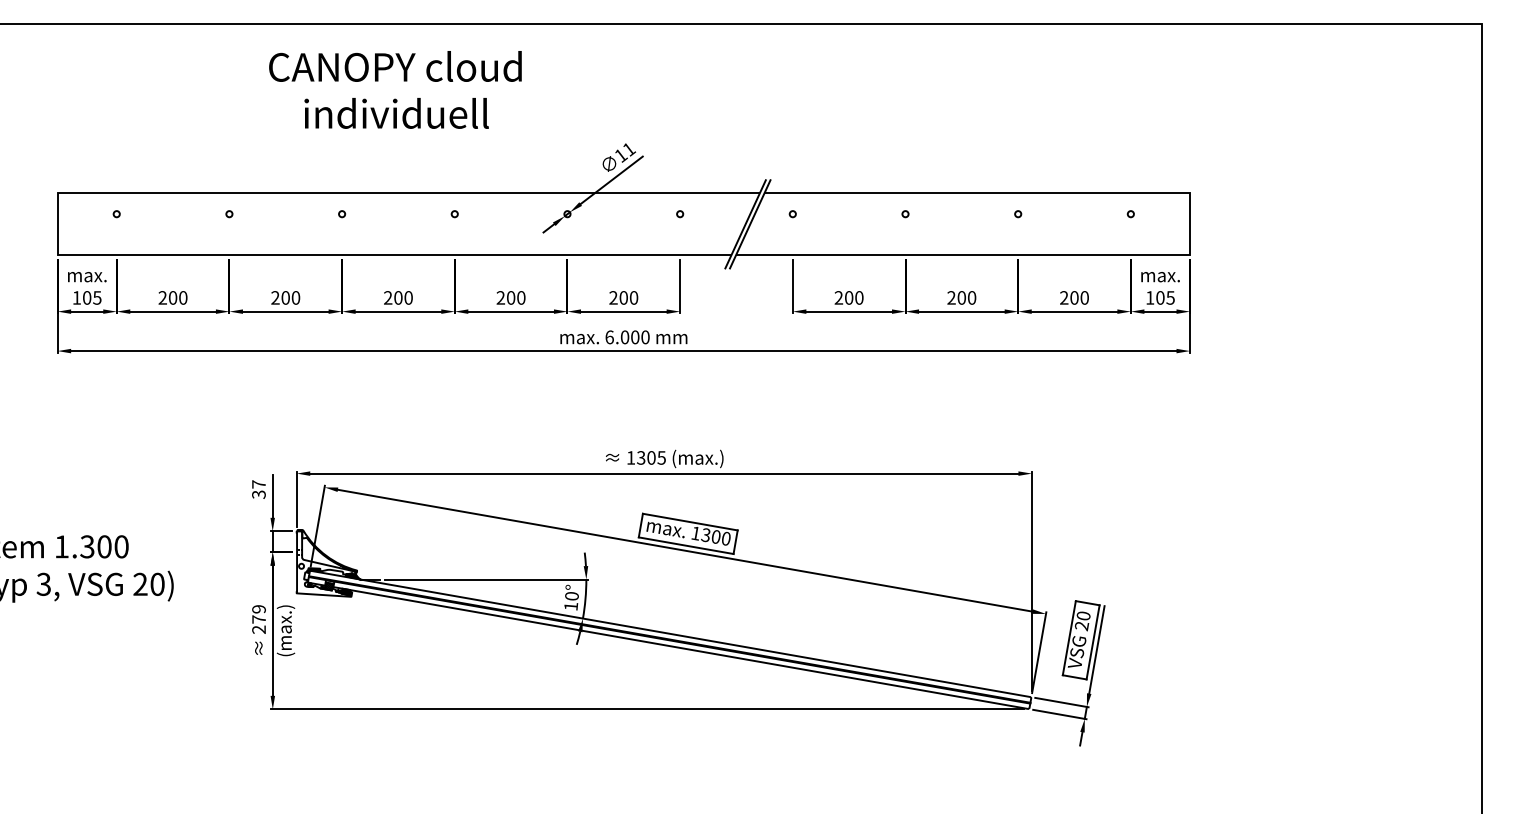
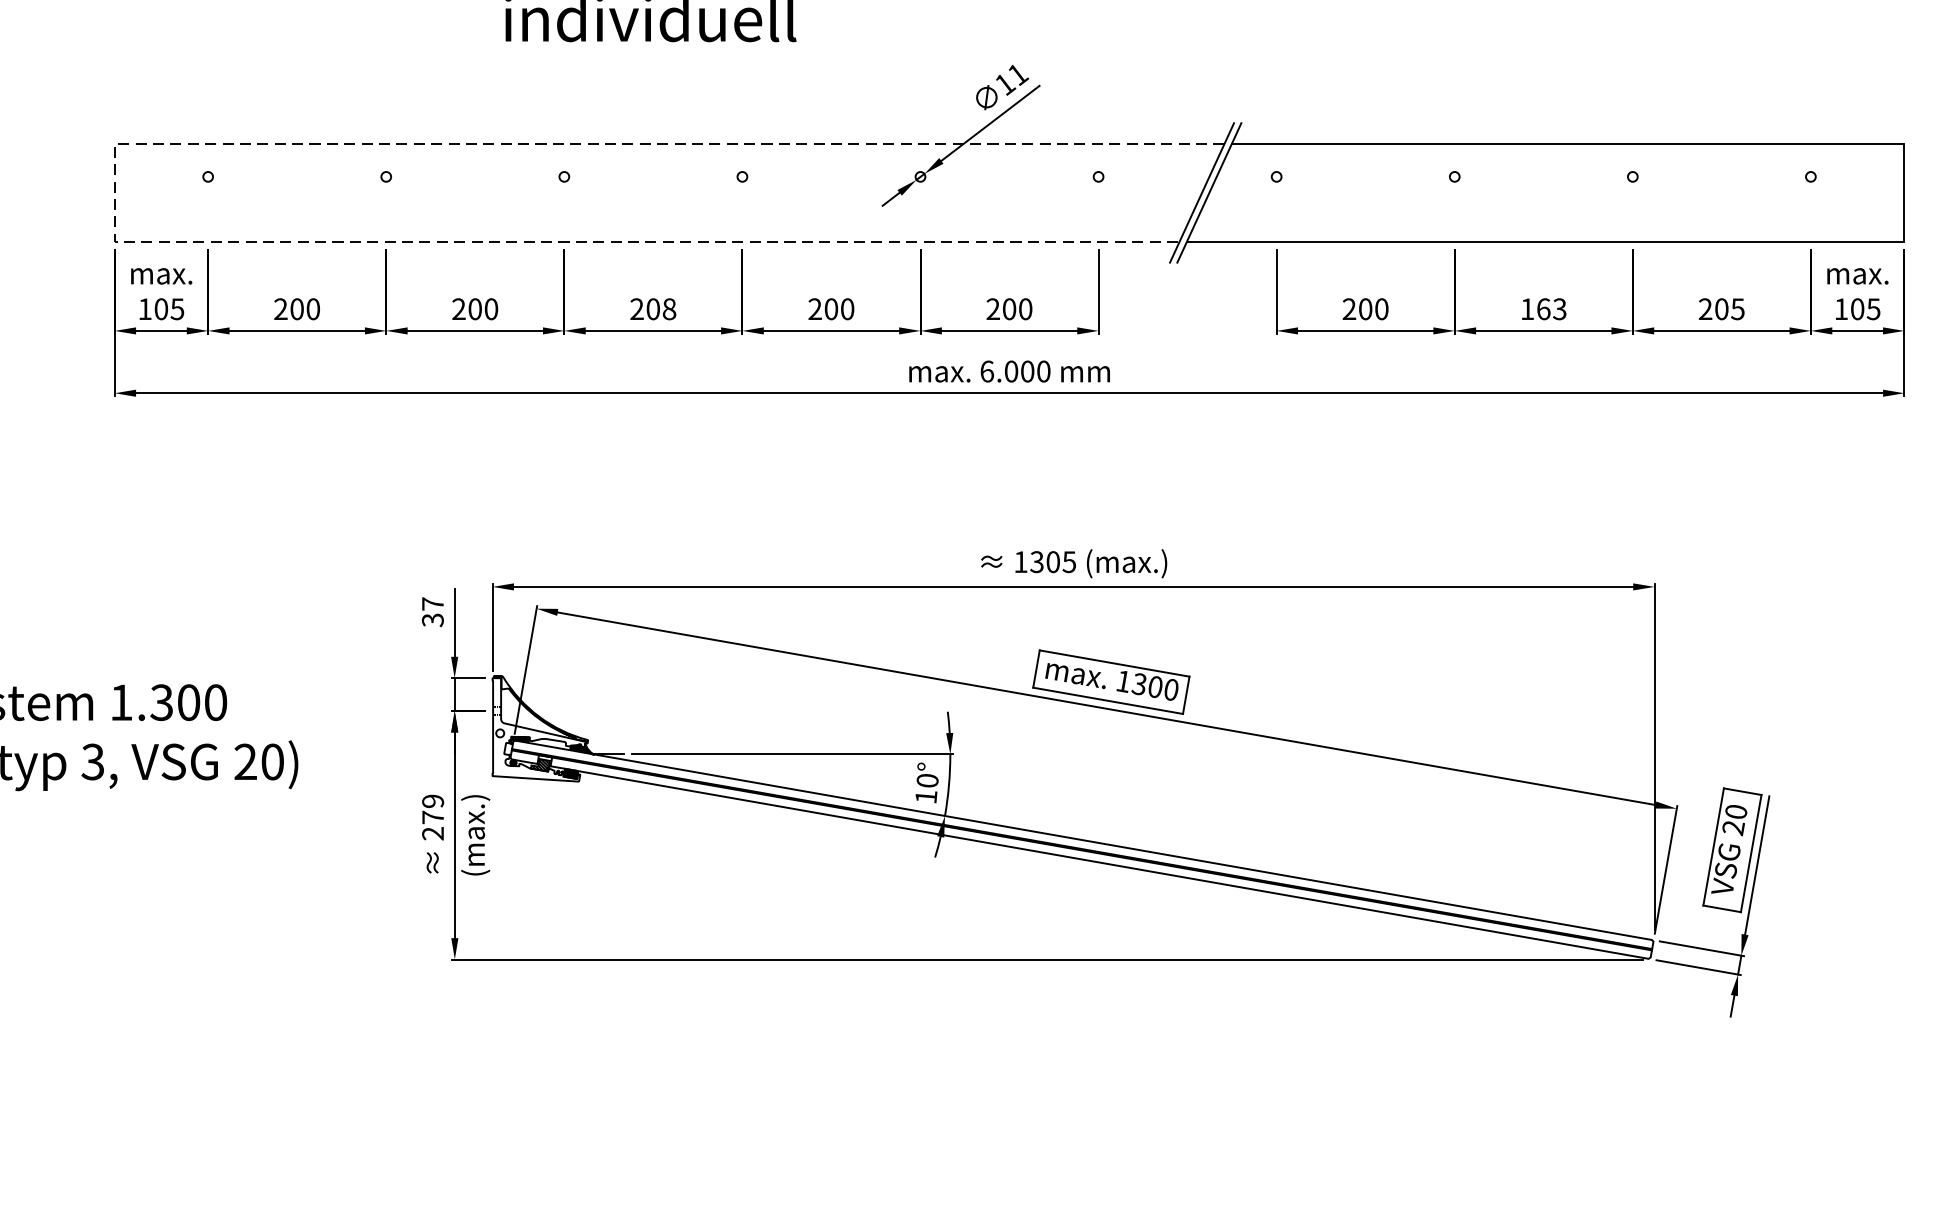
line: (57, 210) -> (114, 171), solid -> dashed
text: (408, 297) -> (669, 308), 200 -> 208
text: (961, 297) -> (1543, 308), 200 -> 163
text: (1084, 297) -> (1737, 308), 200 -> 205

